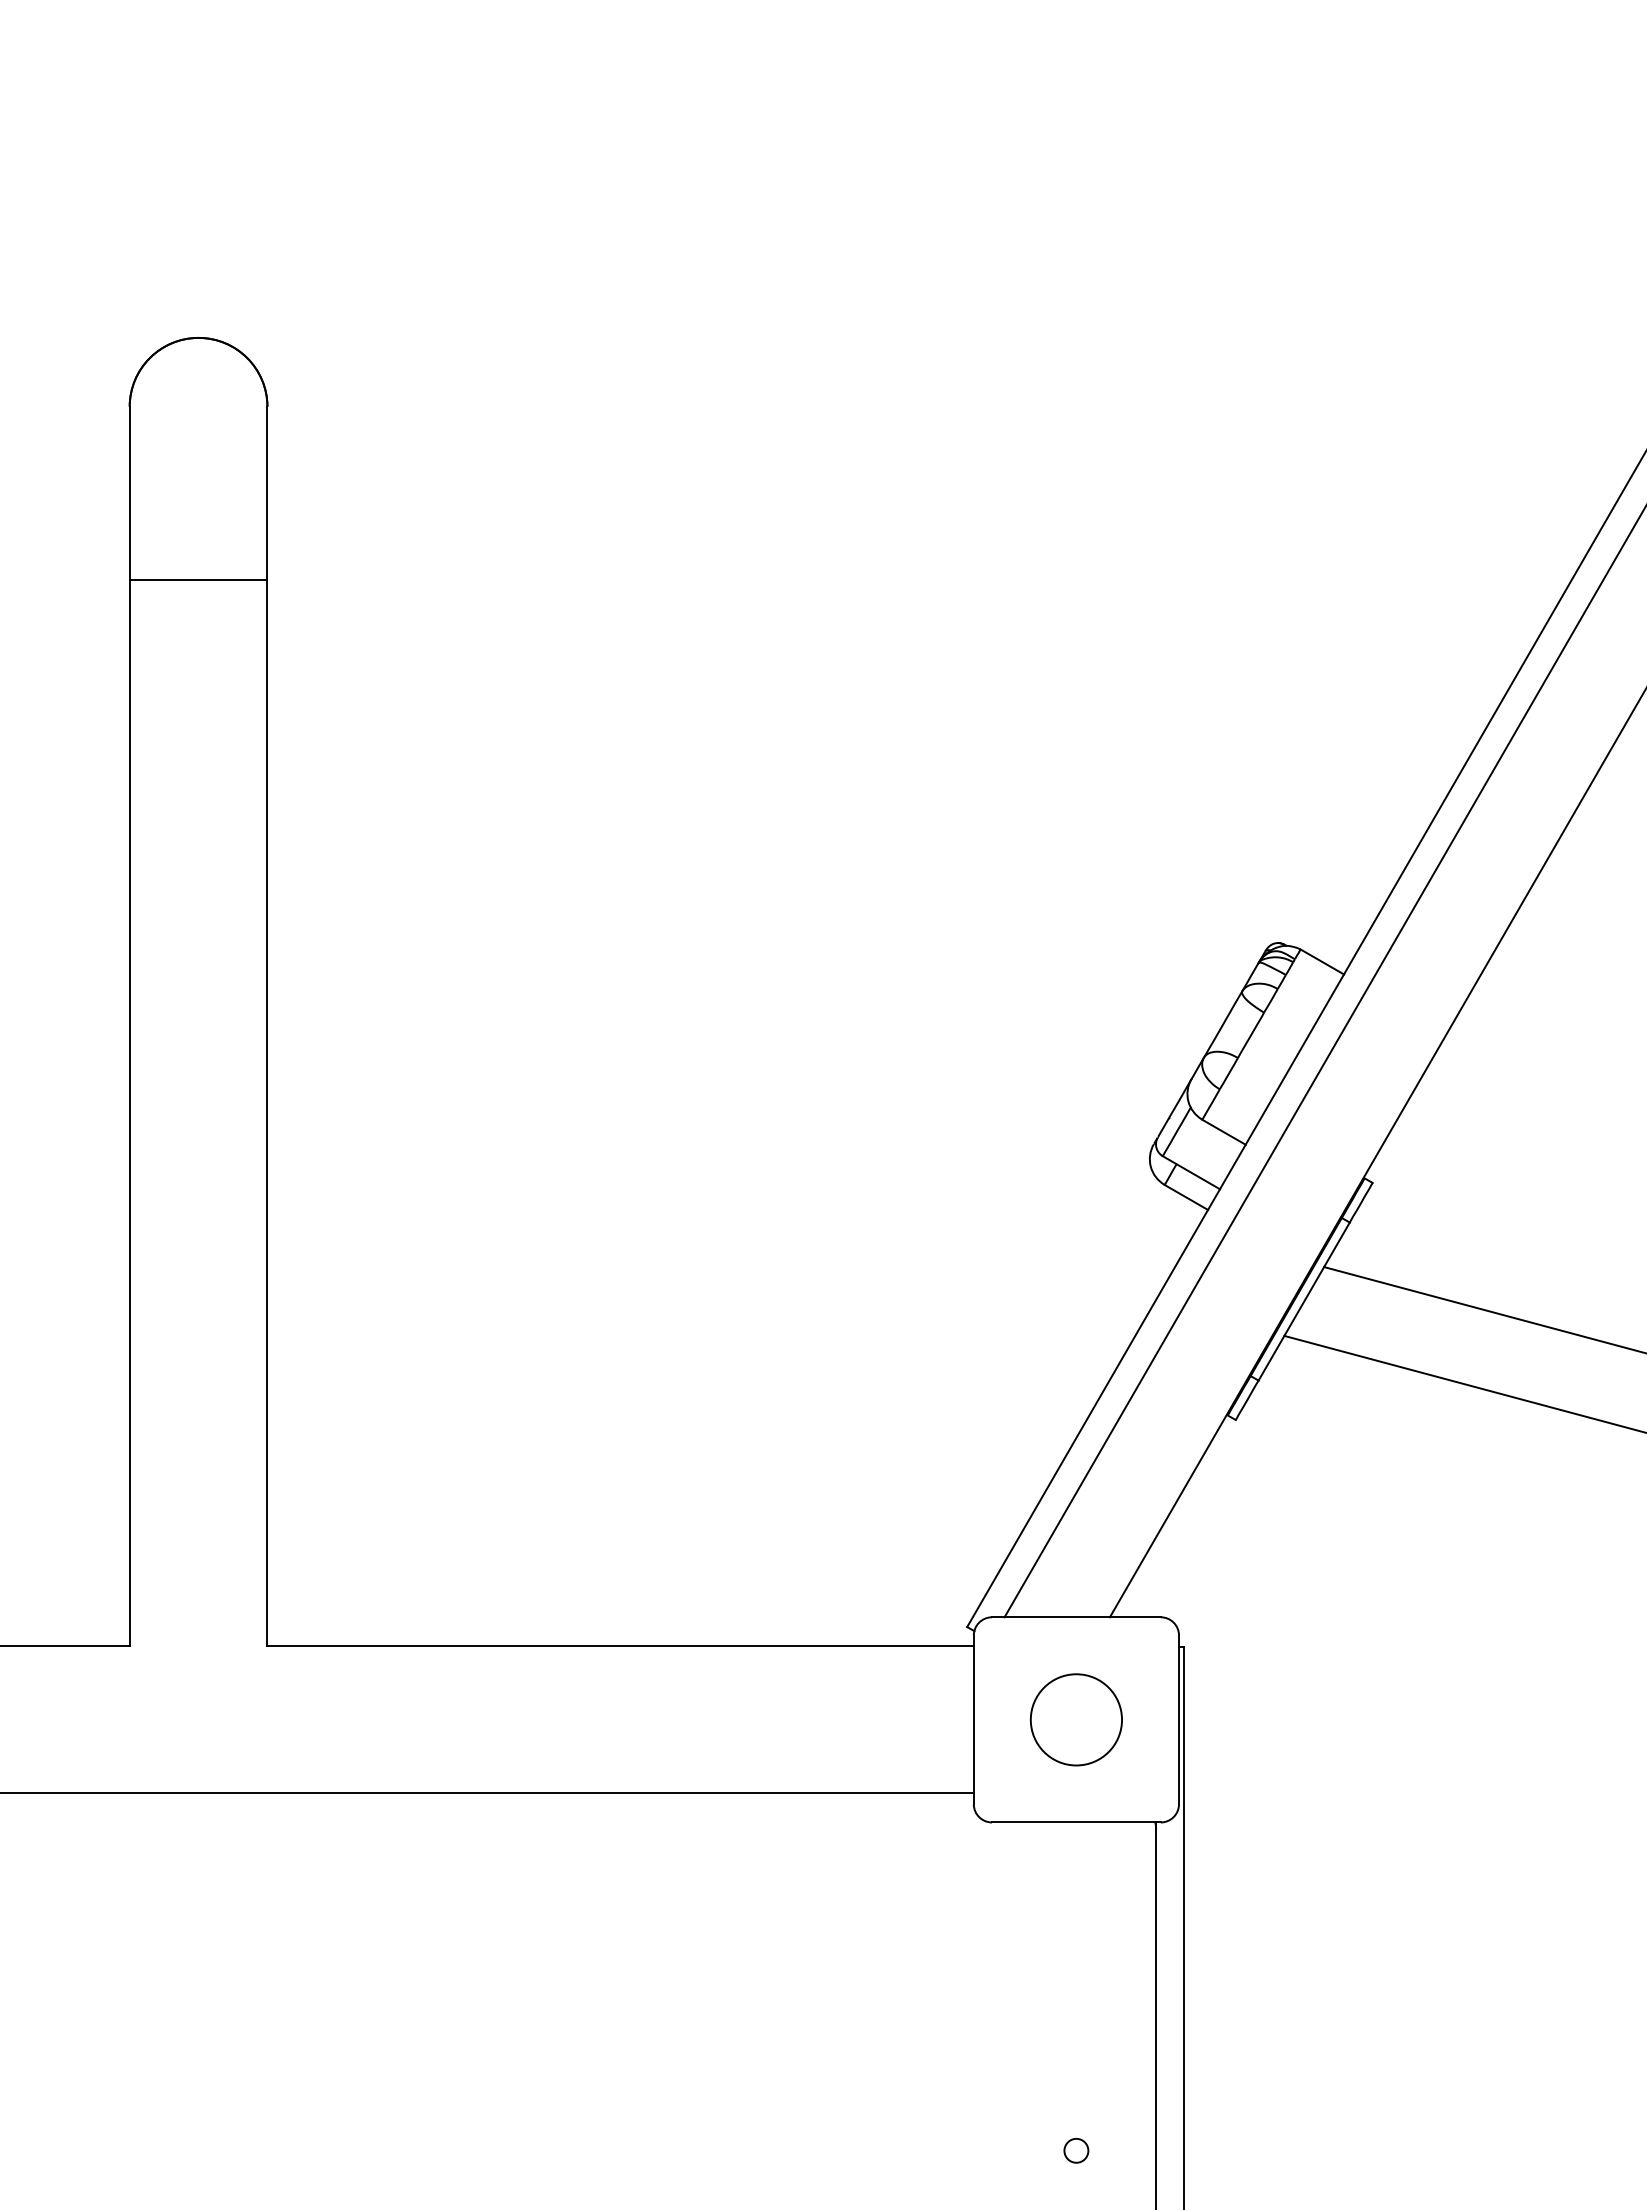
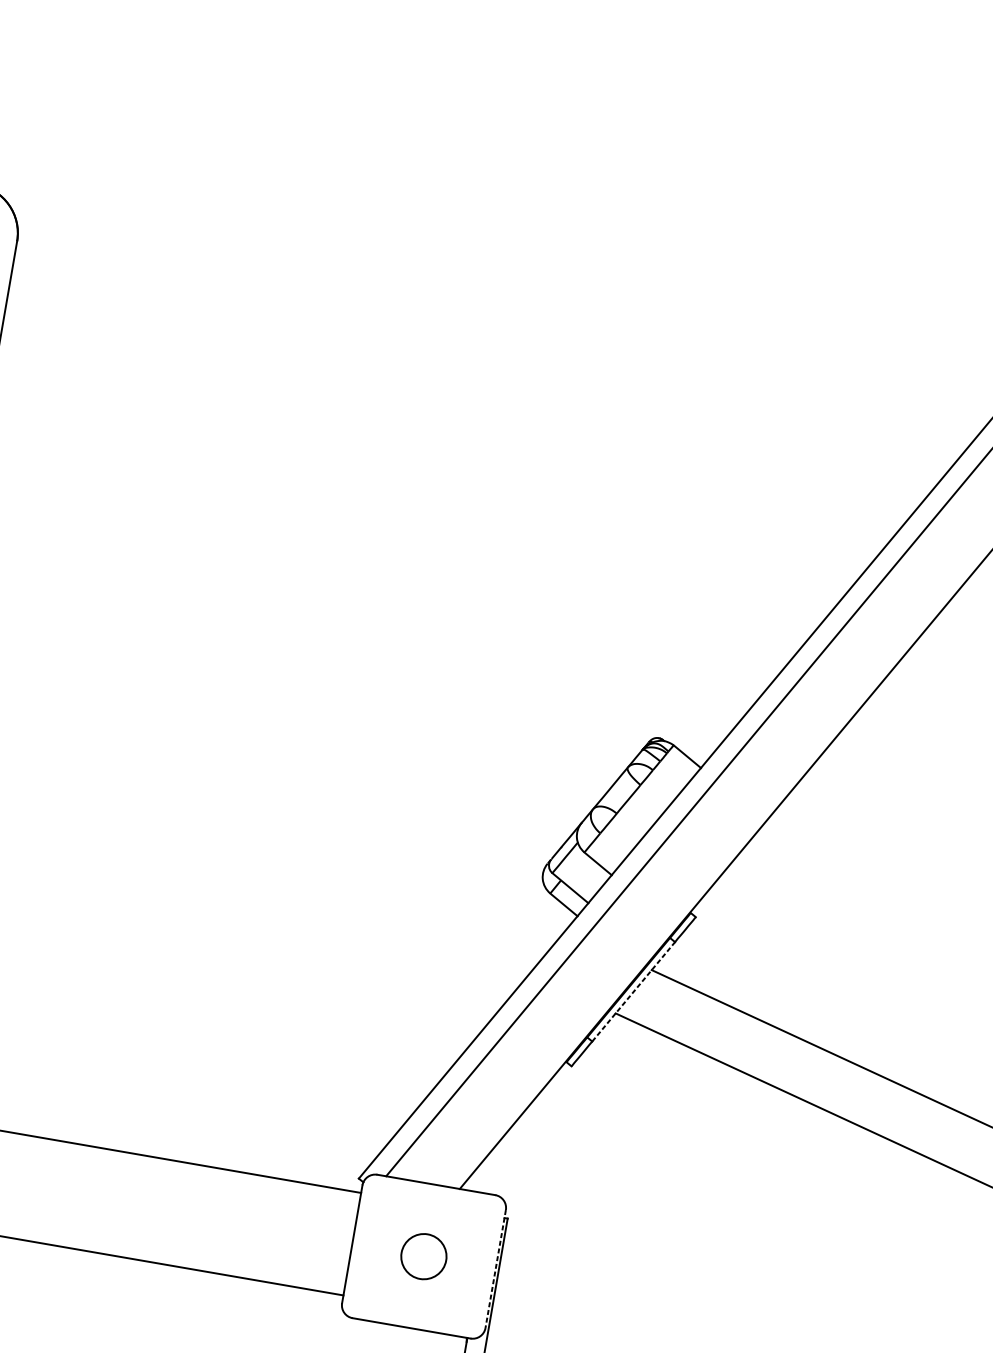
line: (1304, 1301) -> (633, 991), solid -> dashed
circle: (1075, 1719) -> (423, 1256), size x0.7
line: (1179, 1720) -> (495, 1269), solid -> dashed

